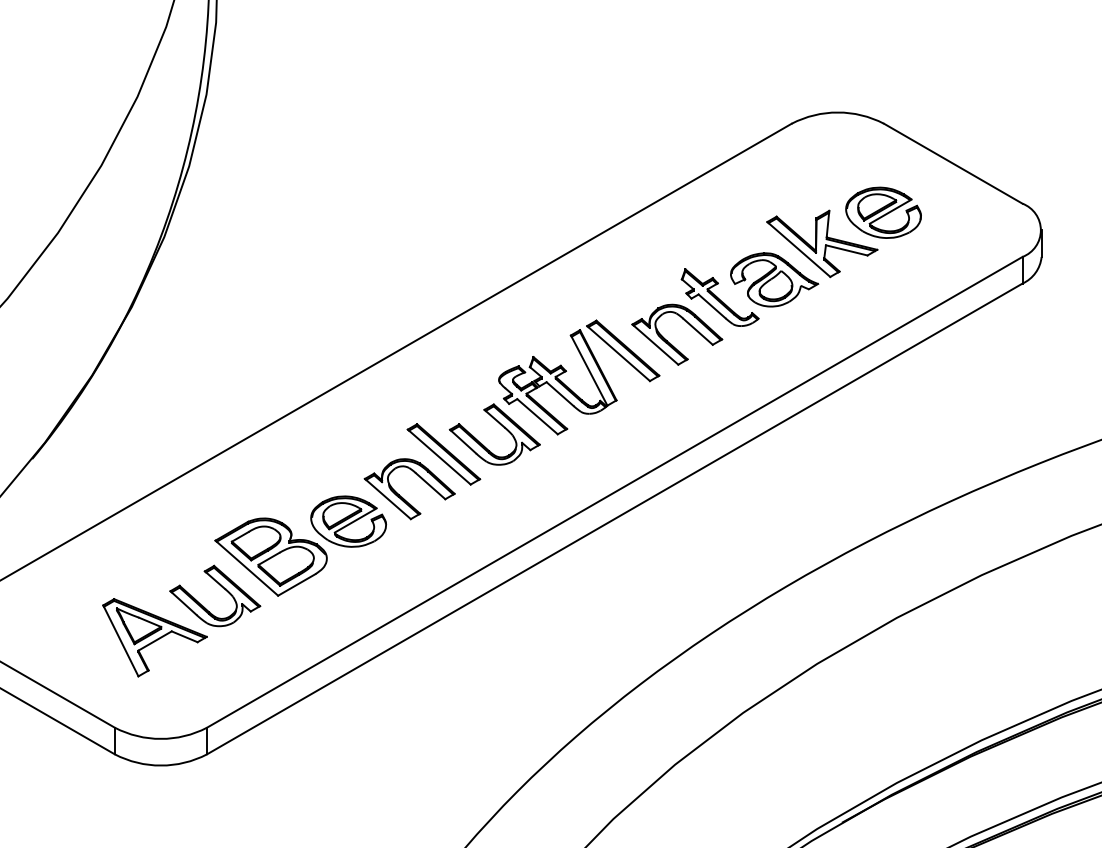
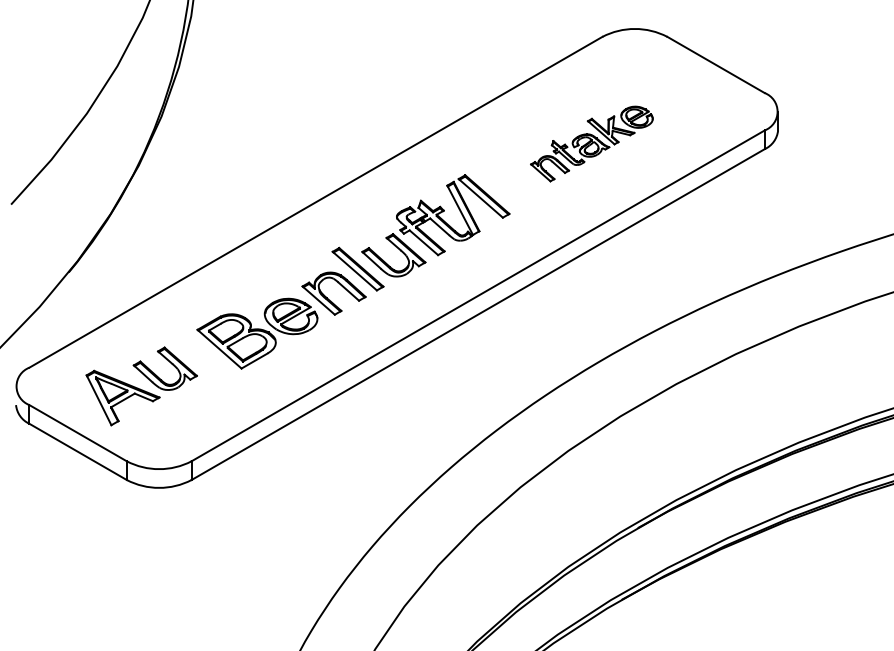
part: (776, 275) -> (591, 143), size x0.6
part: (181, 621) -> (141, 386), moved

